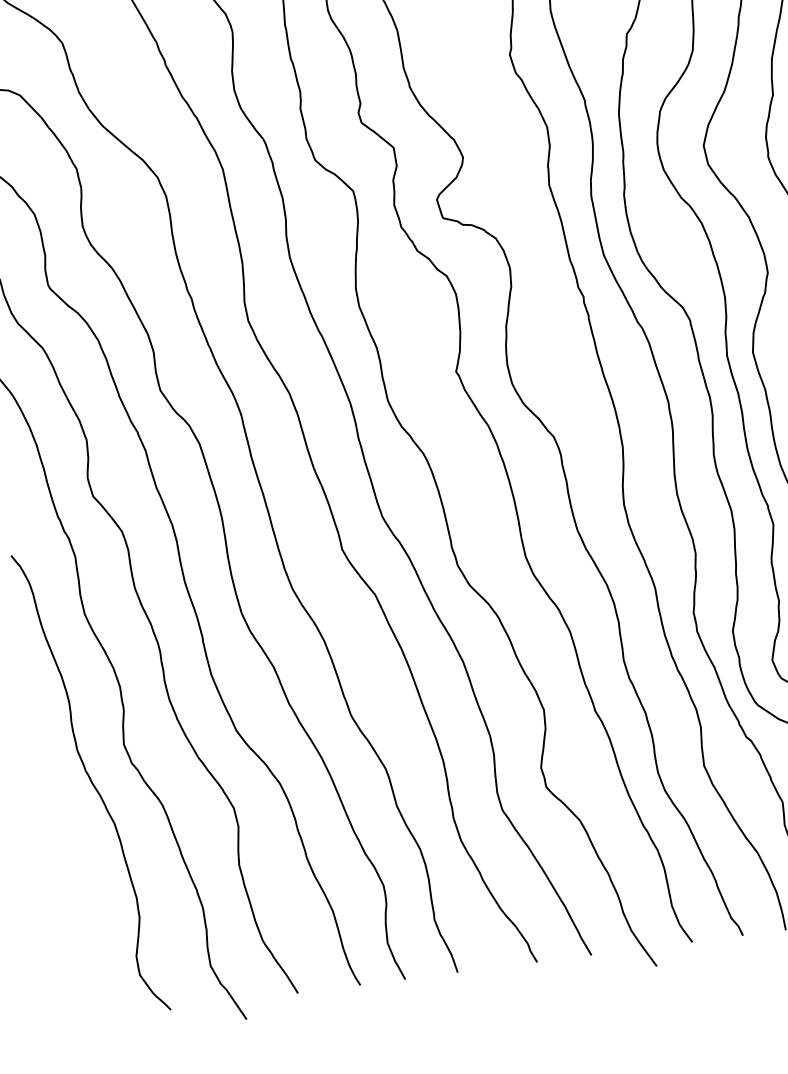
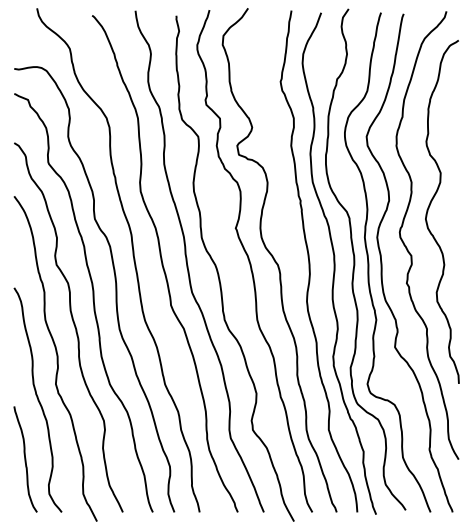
curve: (80, 909) -> (25, 459), added

